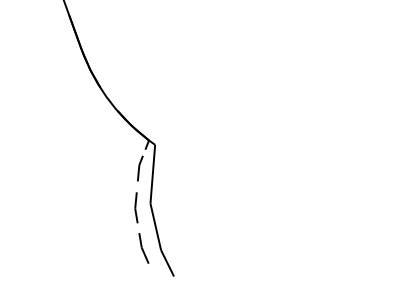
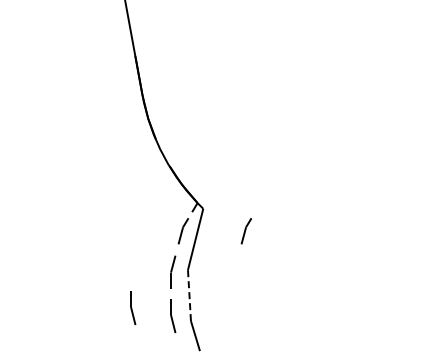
part: (197, 159) -> (245, 231), added
line: (155, 226) -> (189, 295), solid -> dashed
part: (106, 247) -> (133, 308), added

